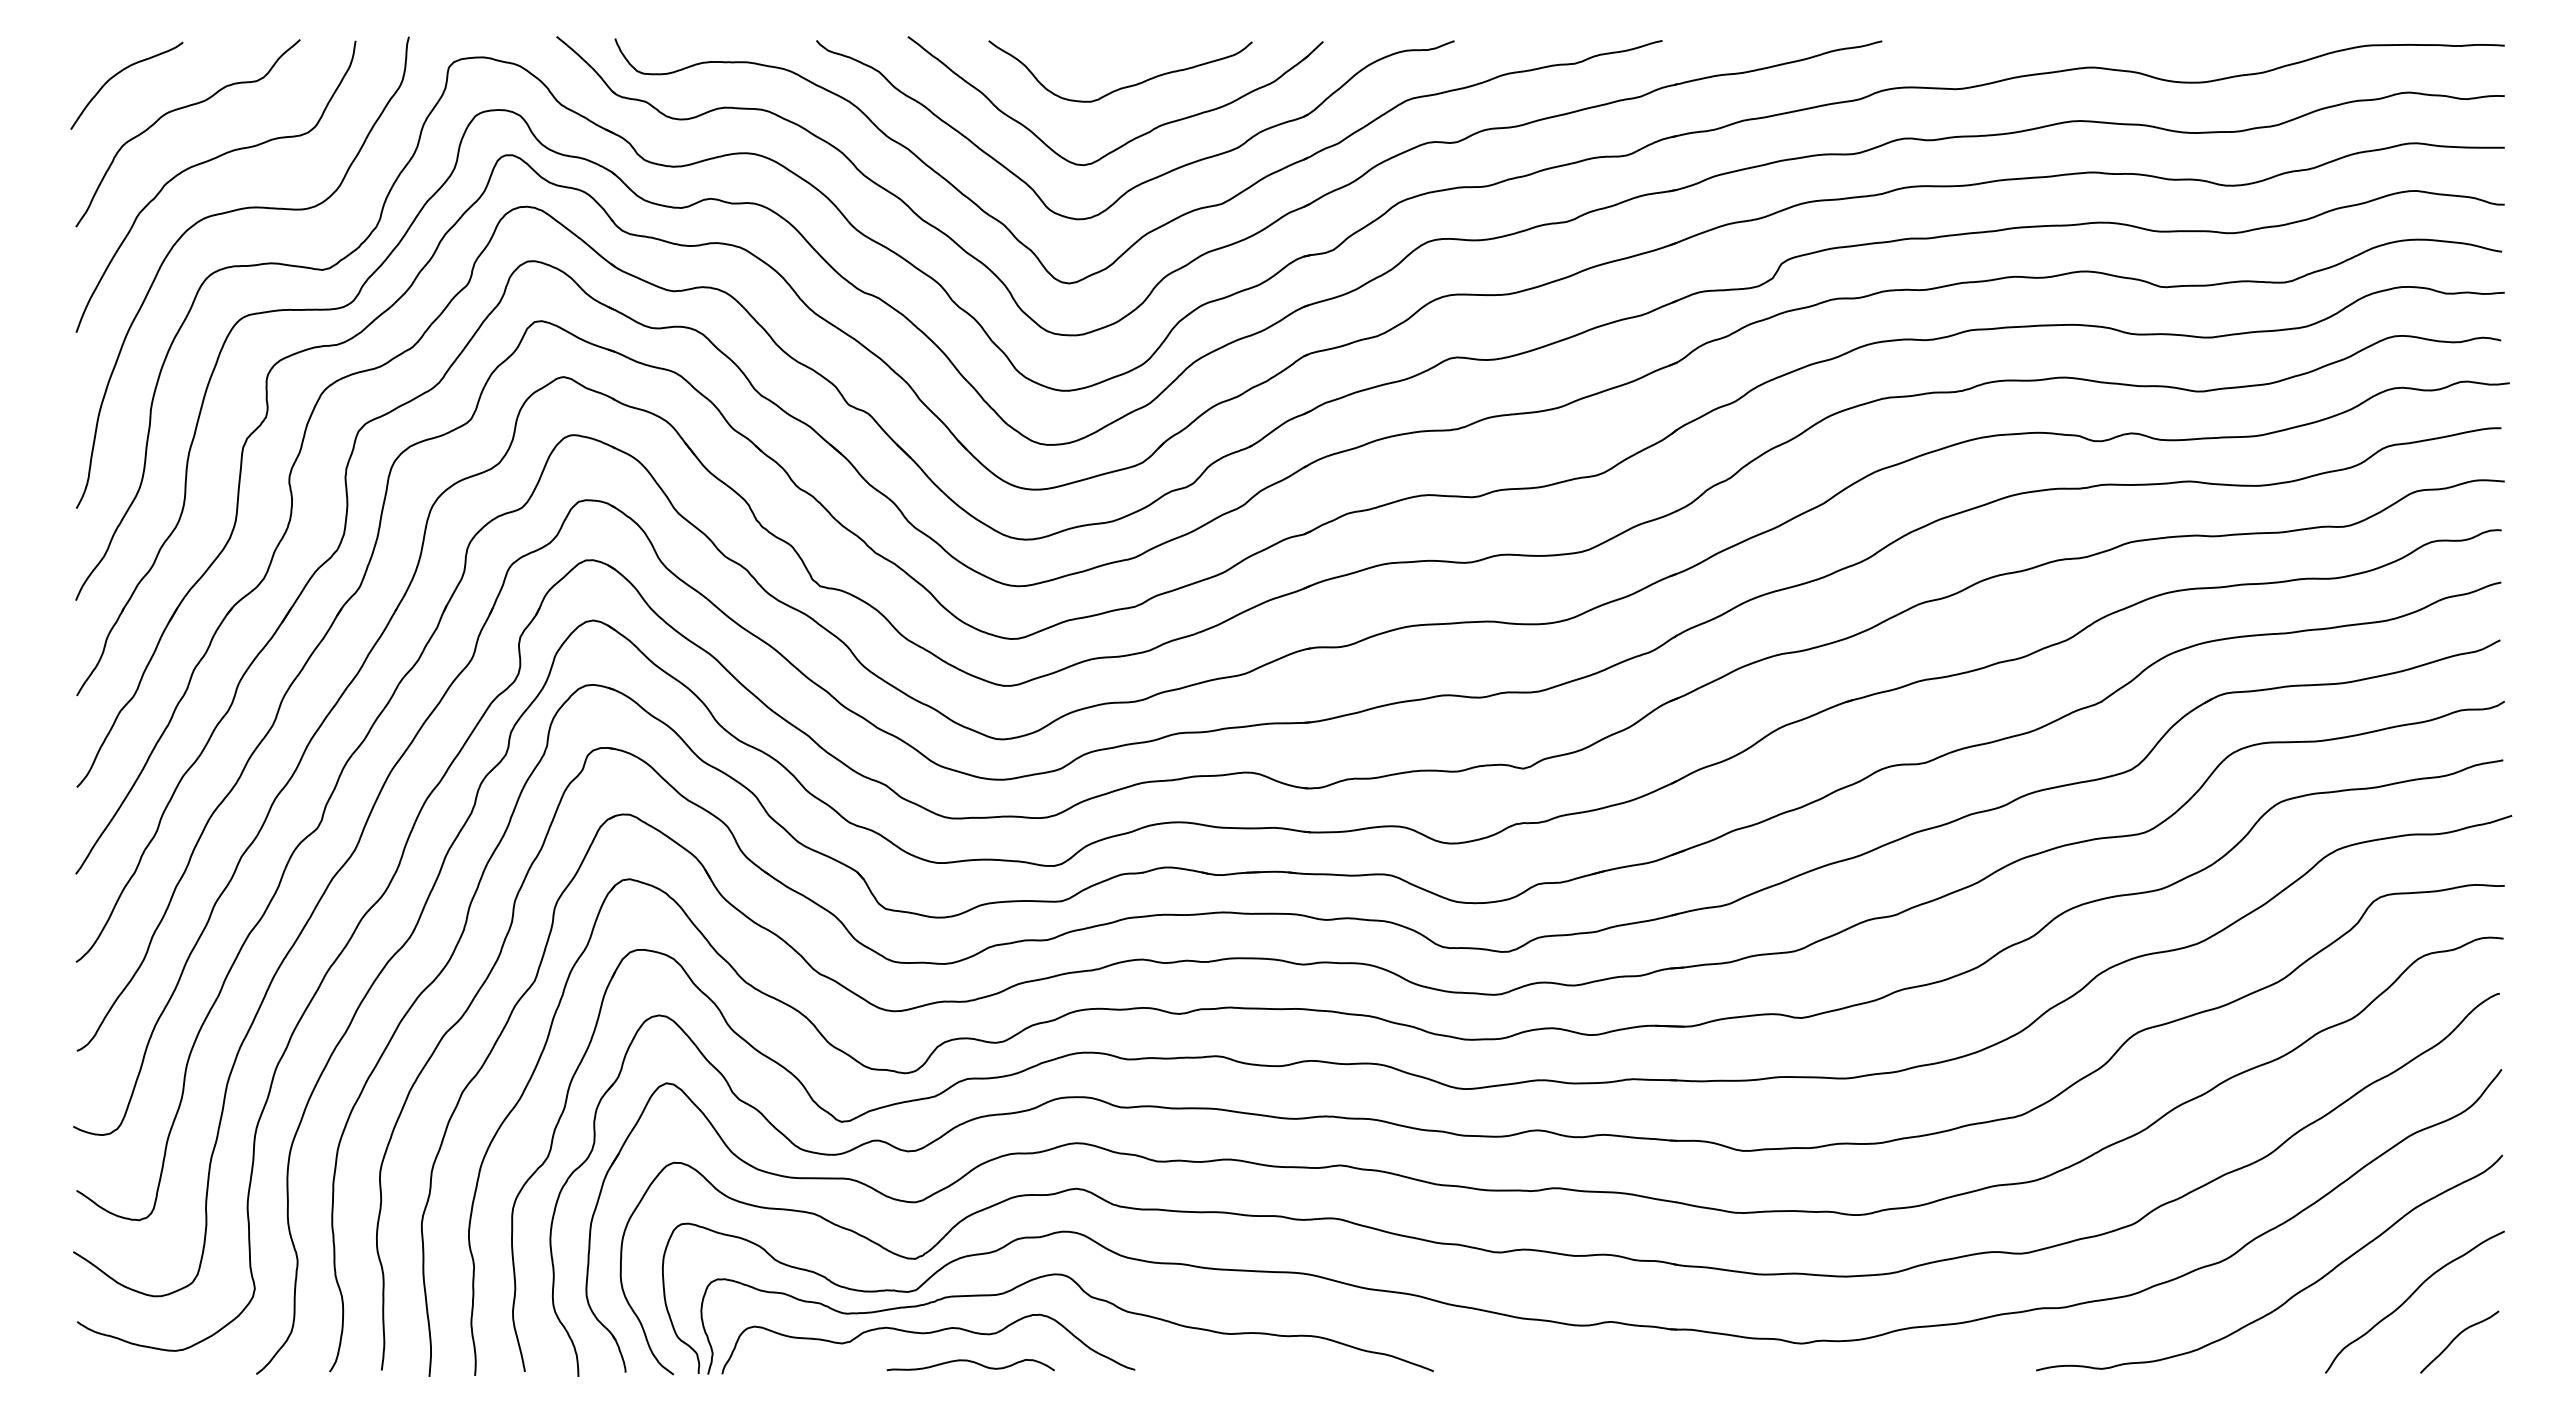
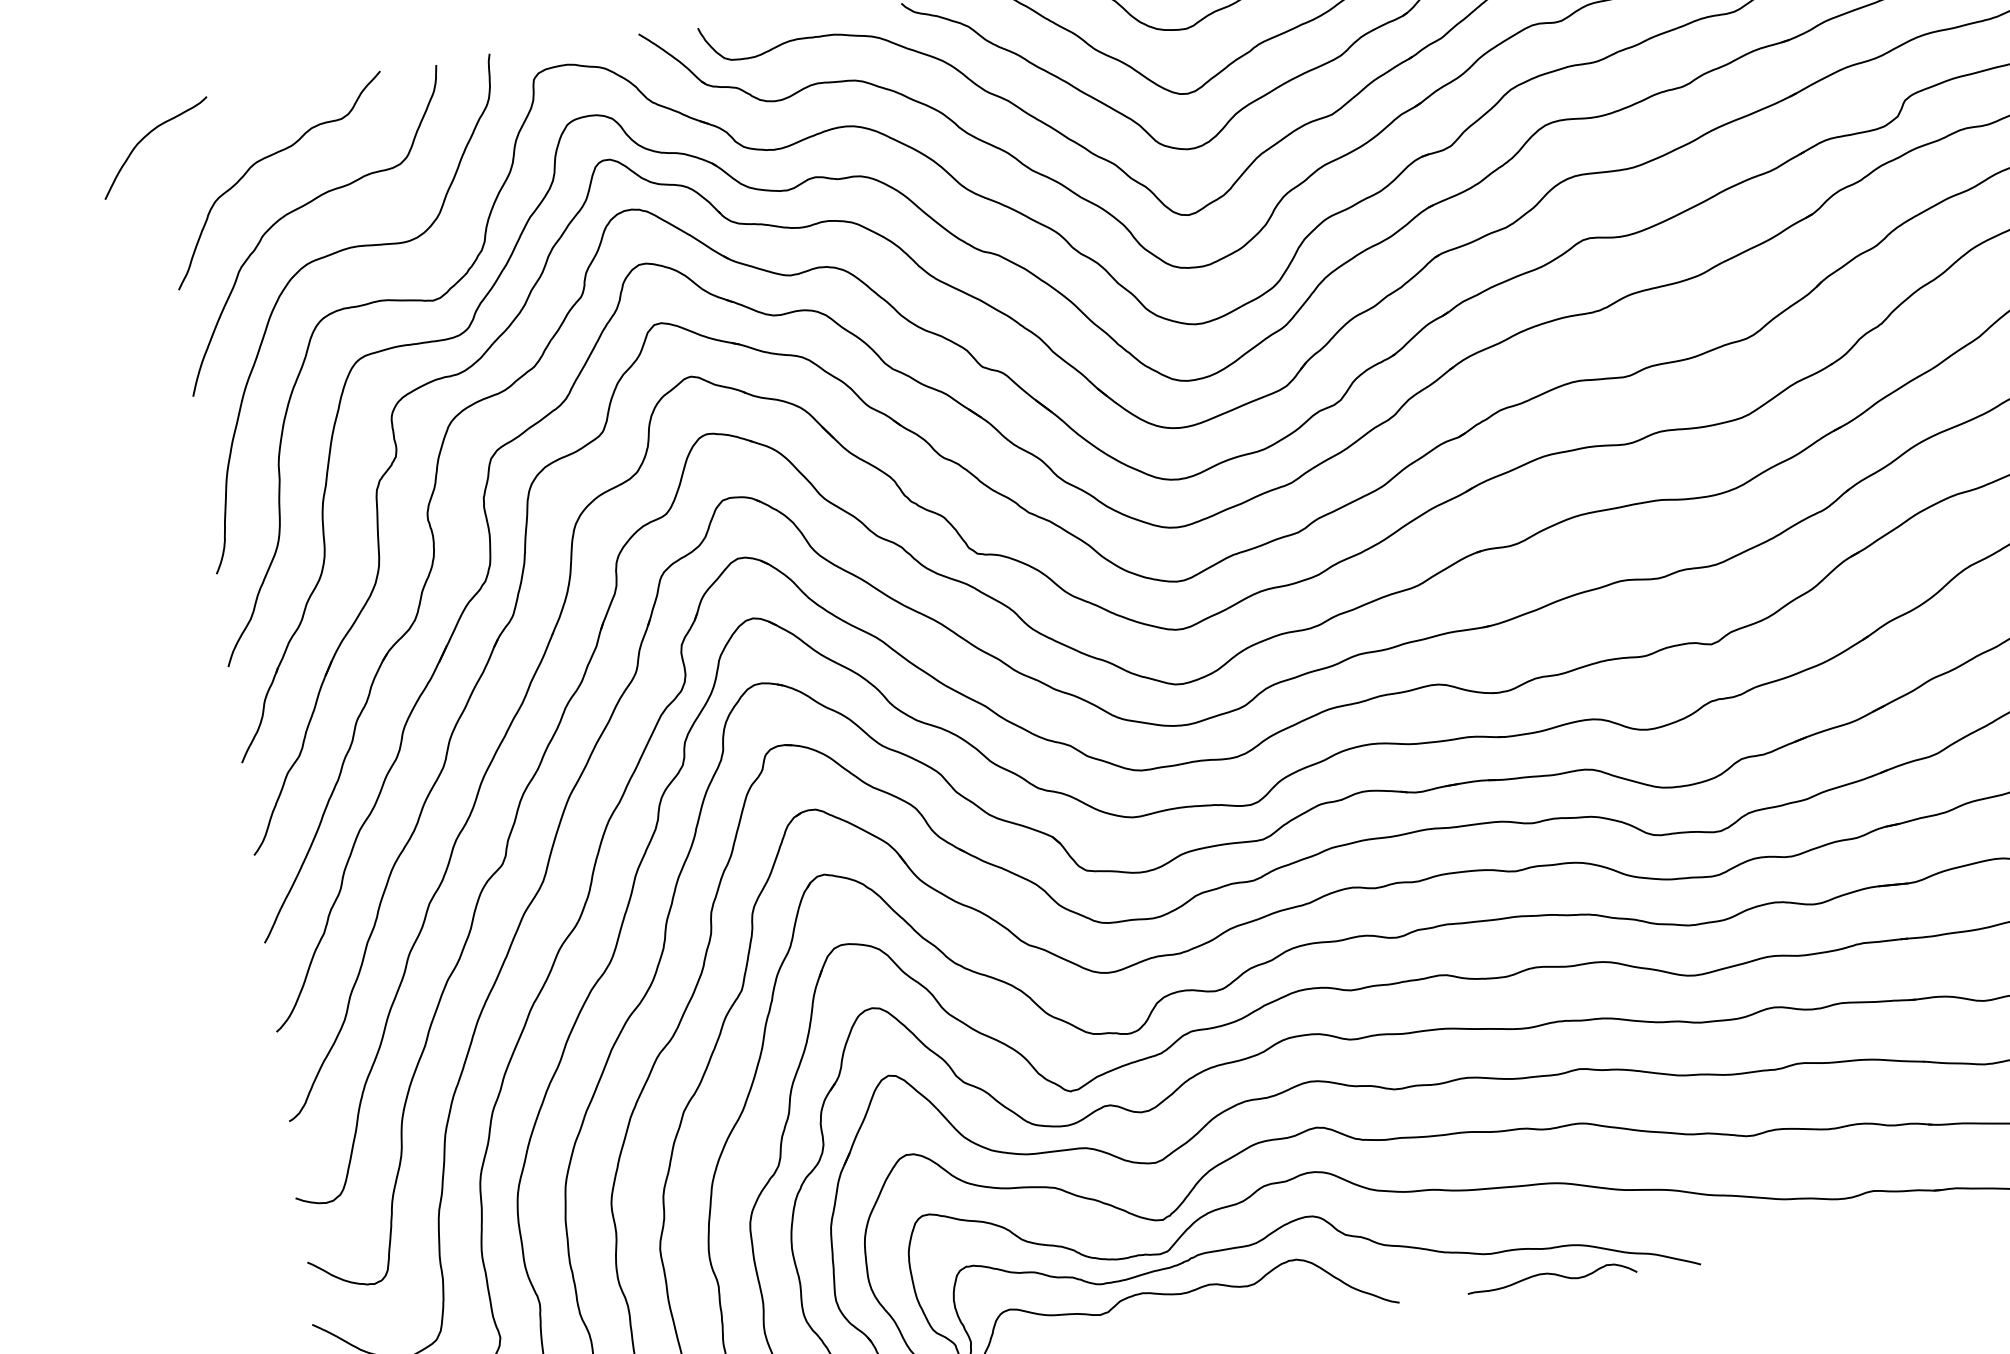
curve: (118, 74) -> (145, 137), moved
curve: (970, 1362) -> (1551, 1275), moved

